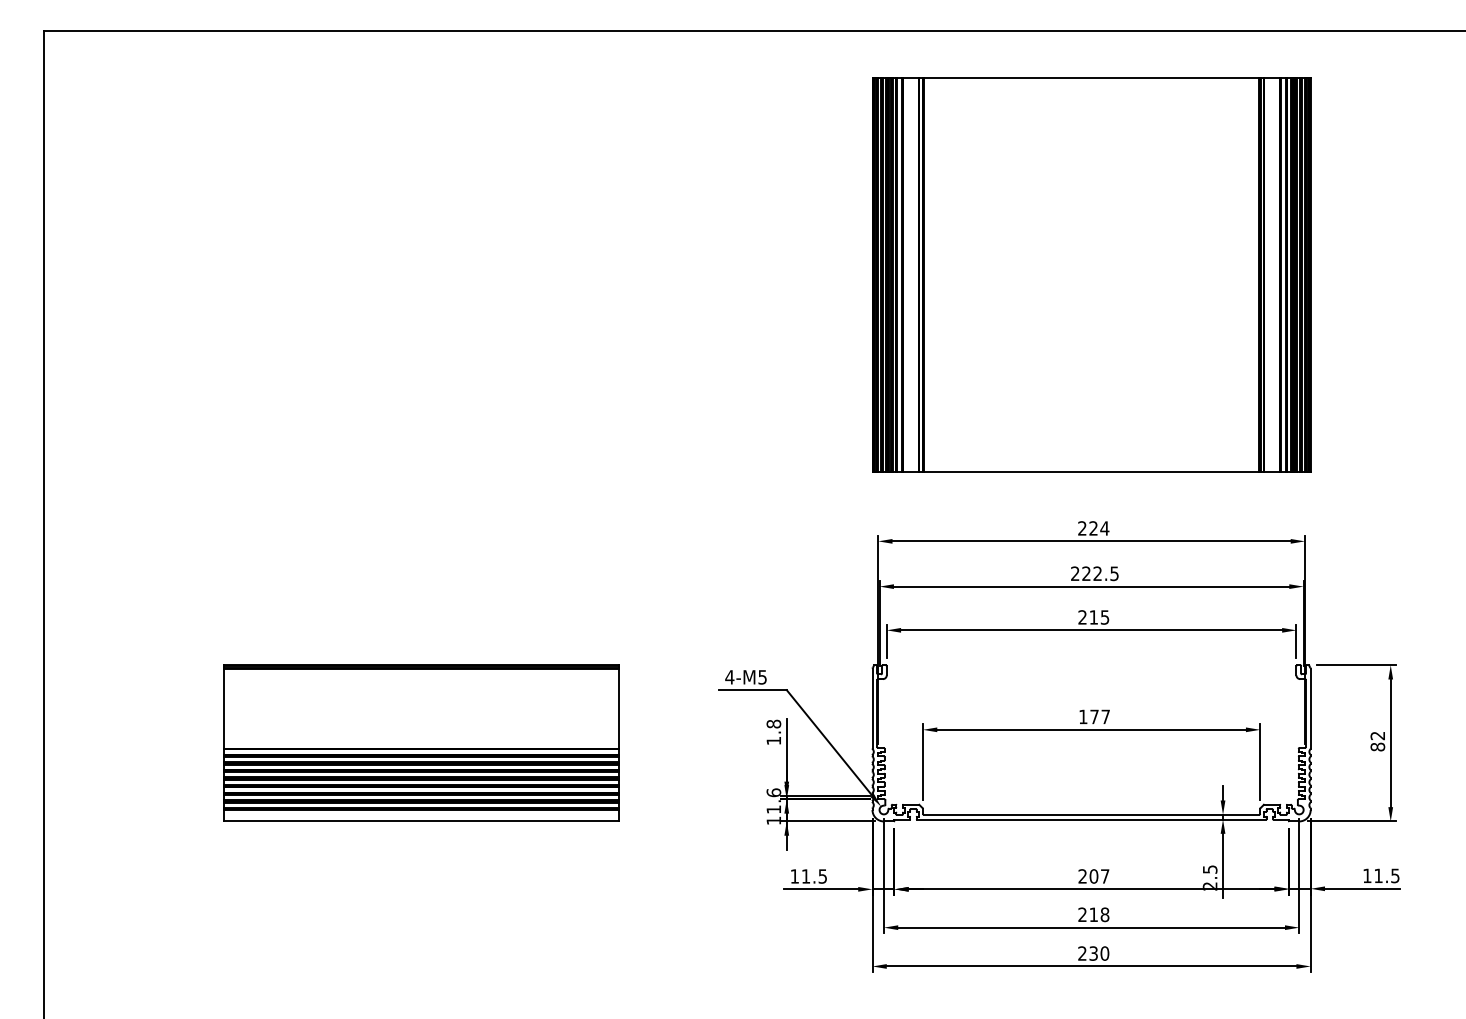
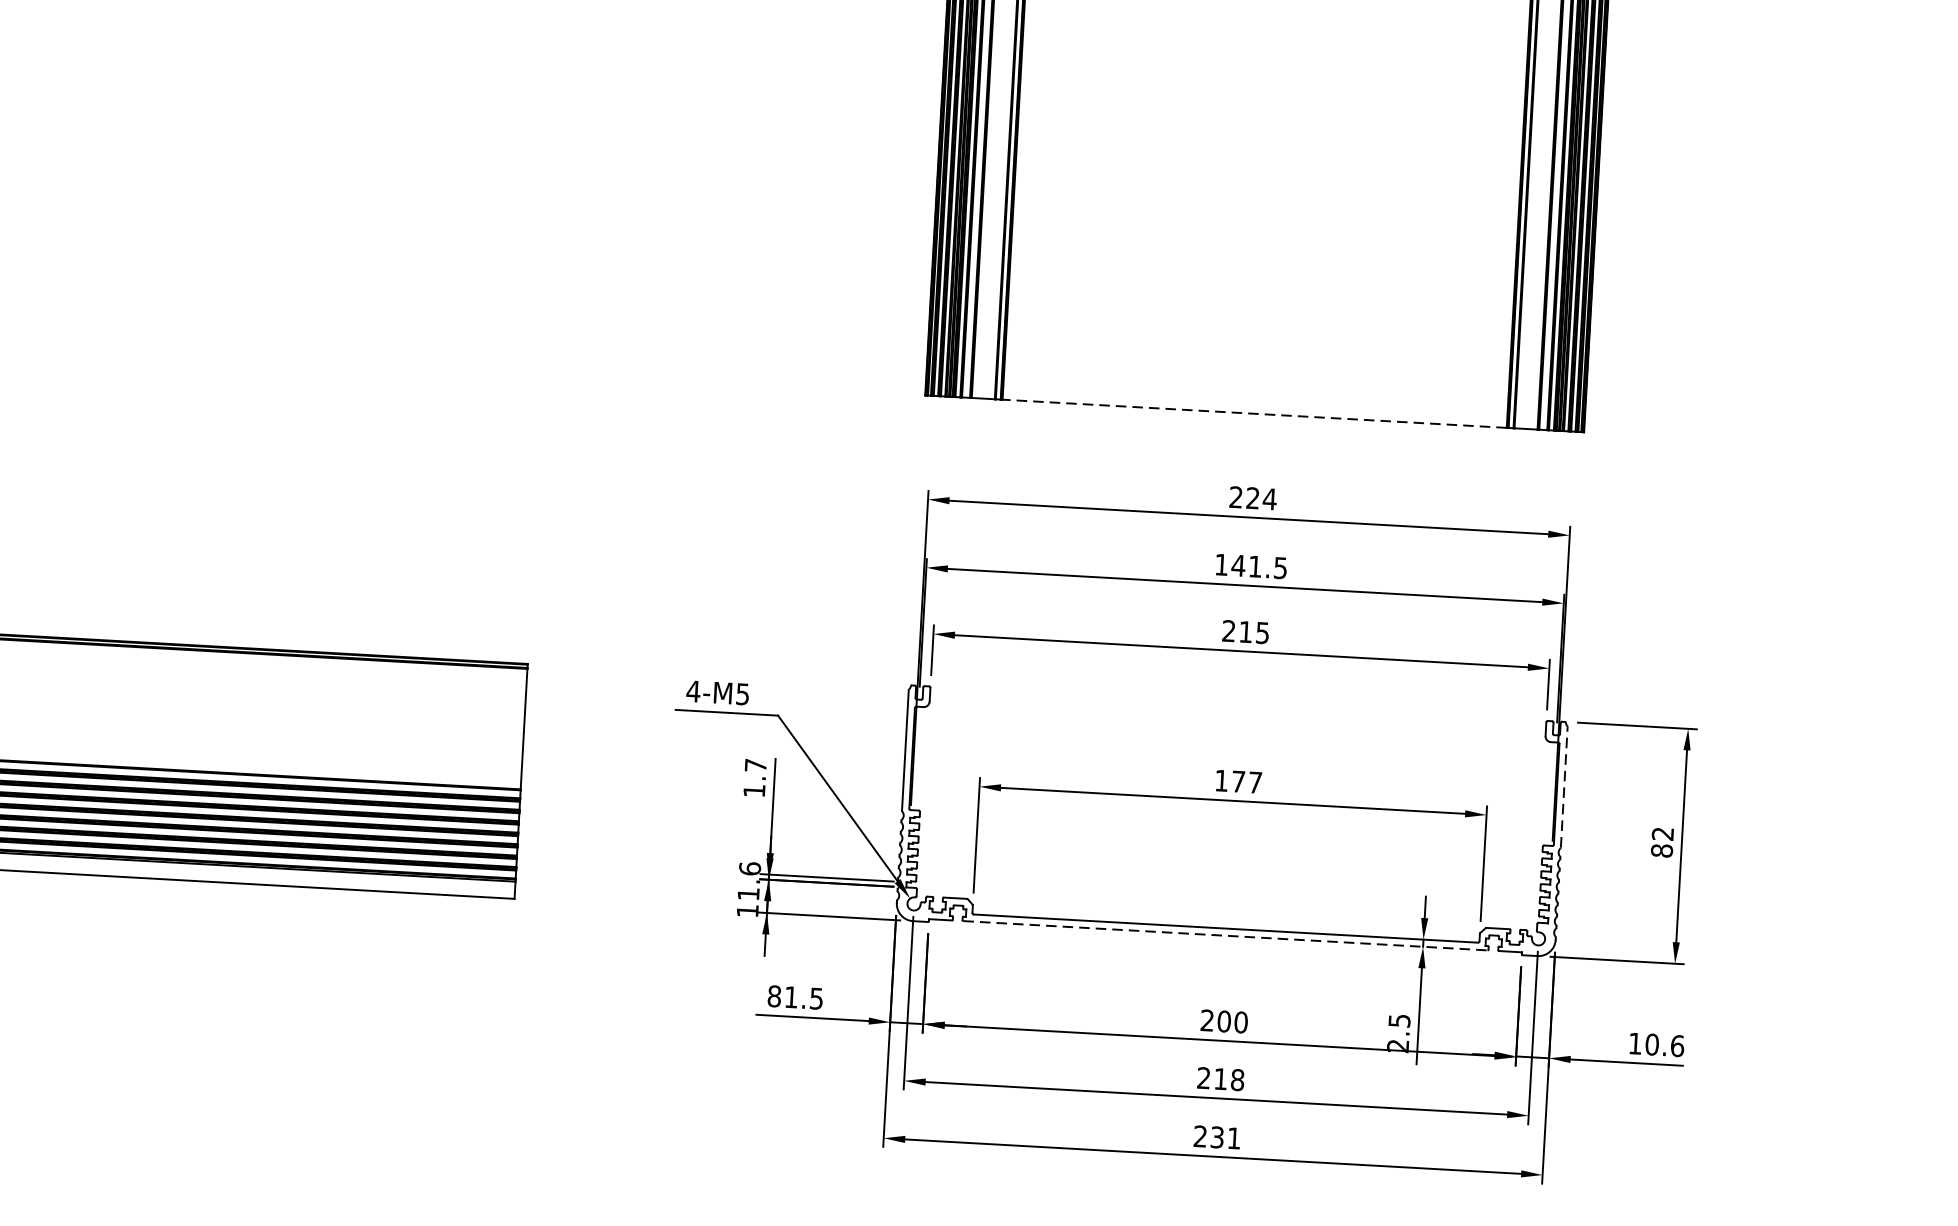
line: (1091, 472) -> (1254, 413), solid -> dashed
text: (1086, 573) -> (1238, 565), 222.5 -> 141.5
line: (1310, 708) -> (1563, 787), solid -> dashed
text: (773, 723) -> (755, 764), 1.8 -> 1.7
line: (1092, 819) -> (1226, 935), solid -> dashed
text: (1386, 875) -> (1664, 1044), 11.5 -> 10.6
text: (794, 876) -> (774, 996), 11.5 -> 81.5
text: (1104, 876) -> (1240, 1022), 207 -> 200
text: (1104, 953) -> (1233, 1138), 230 -> 231

